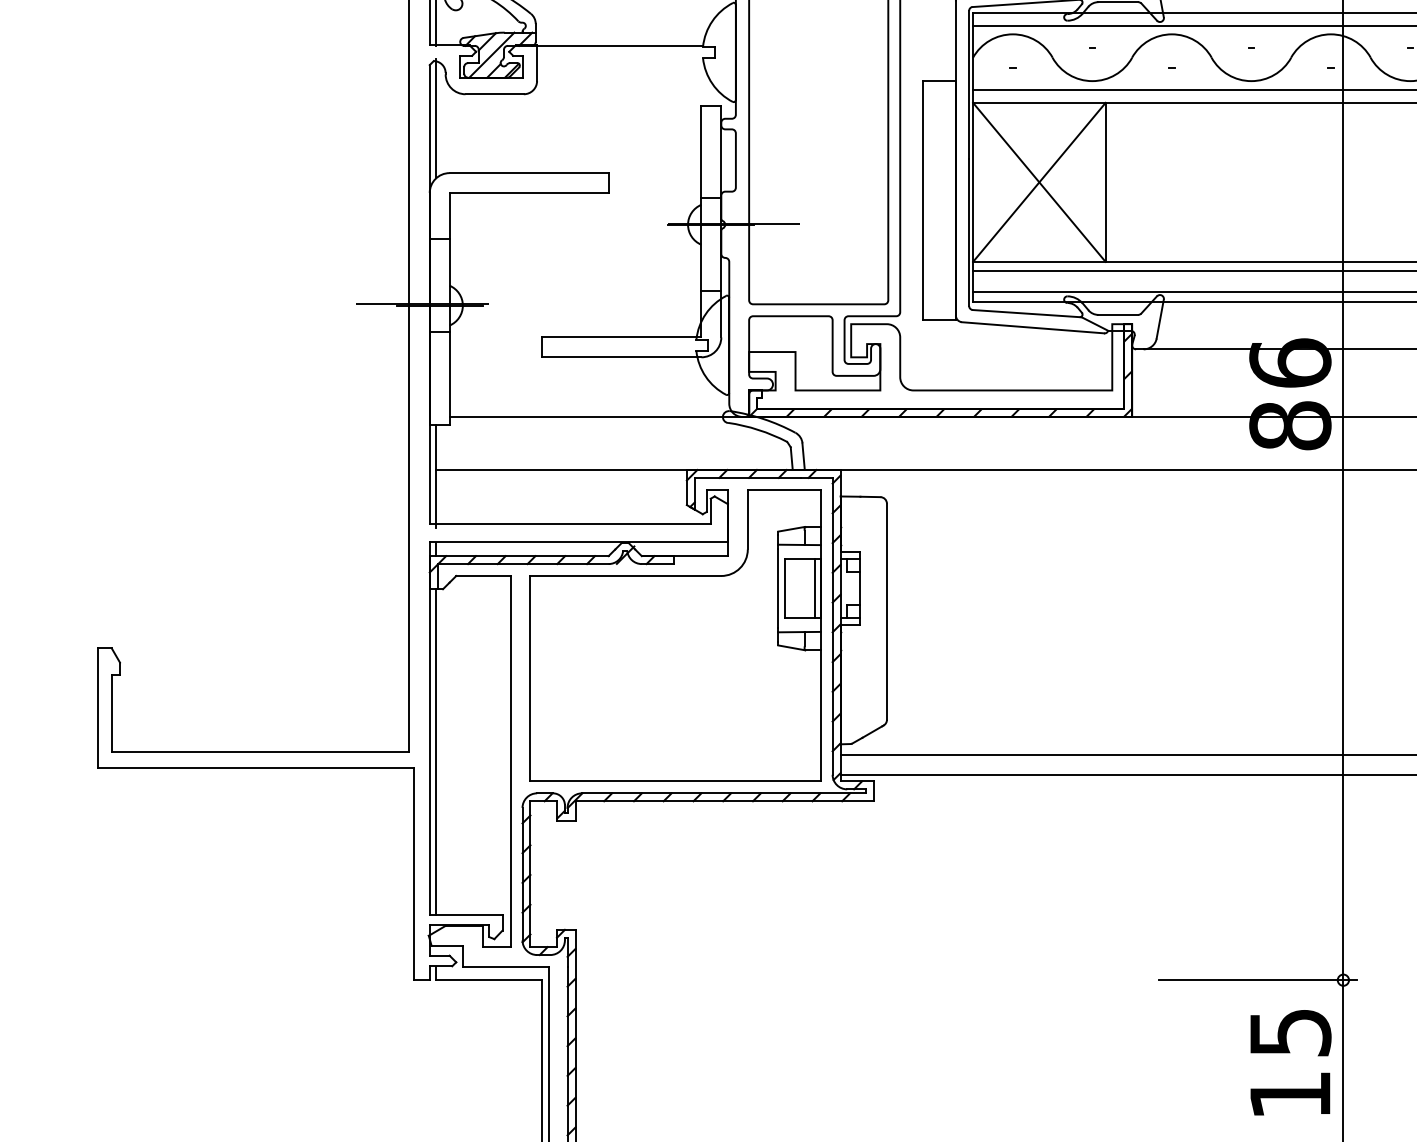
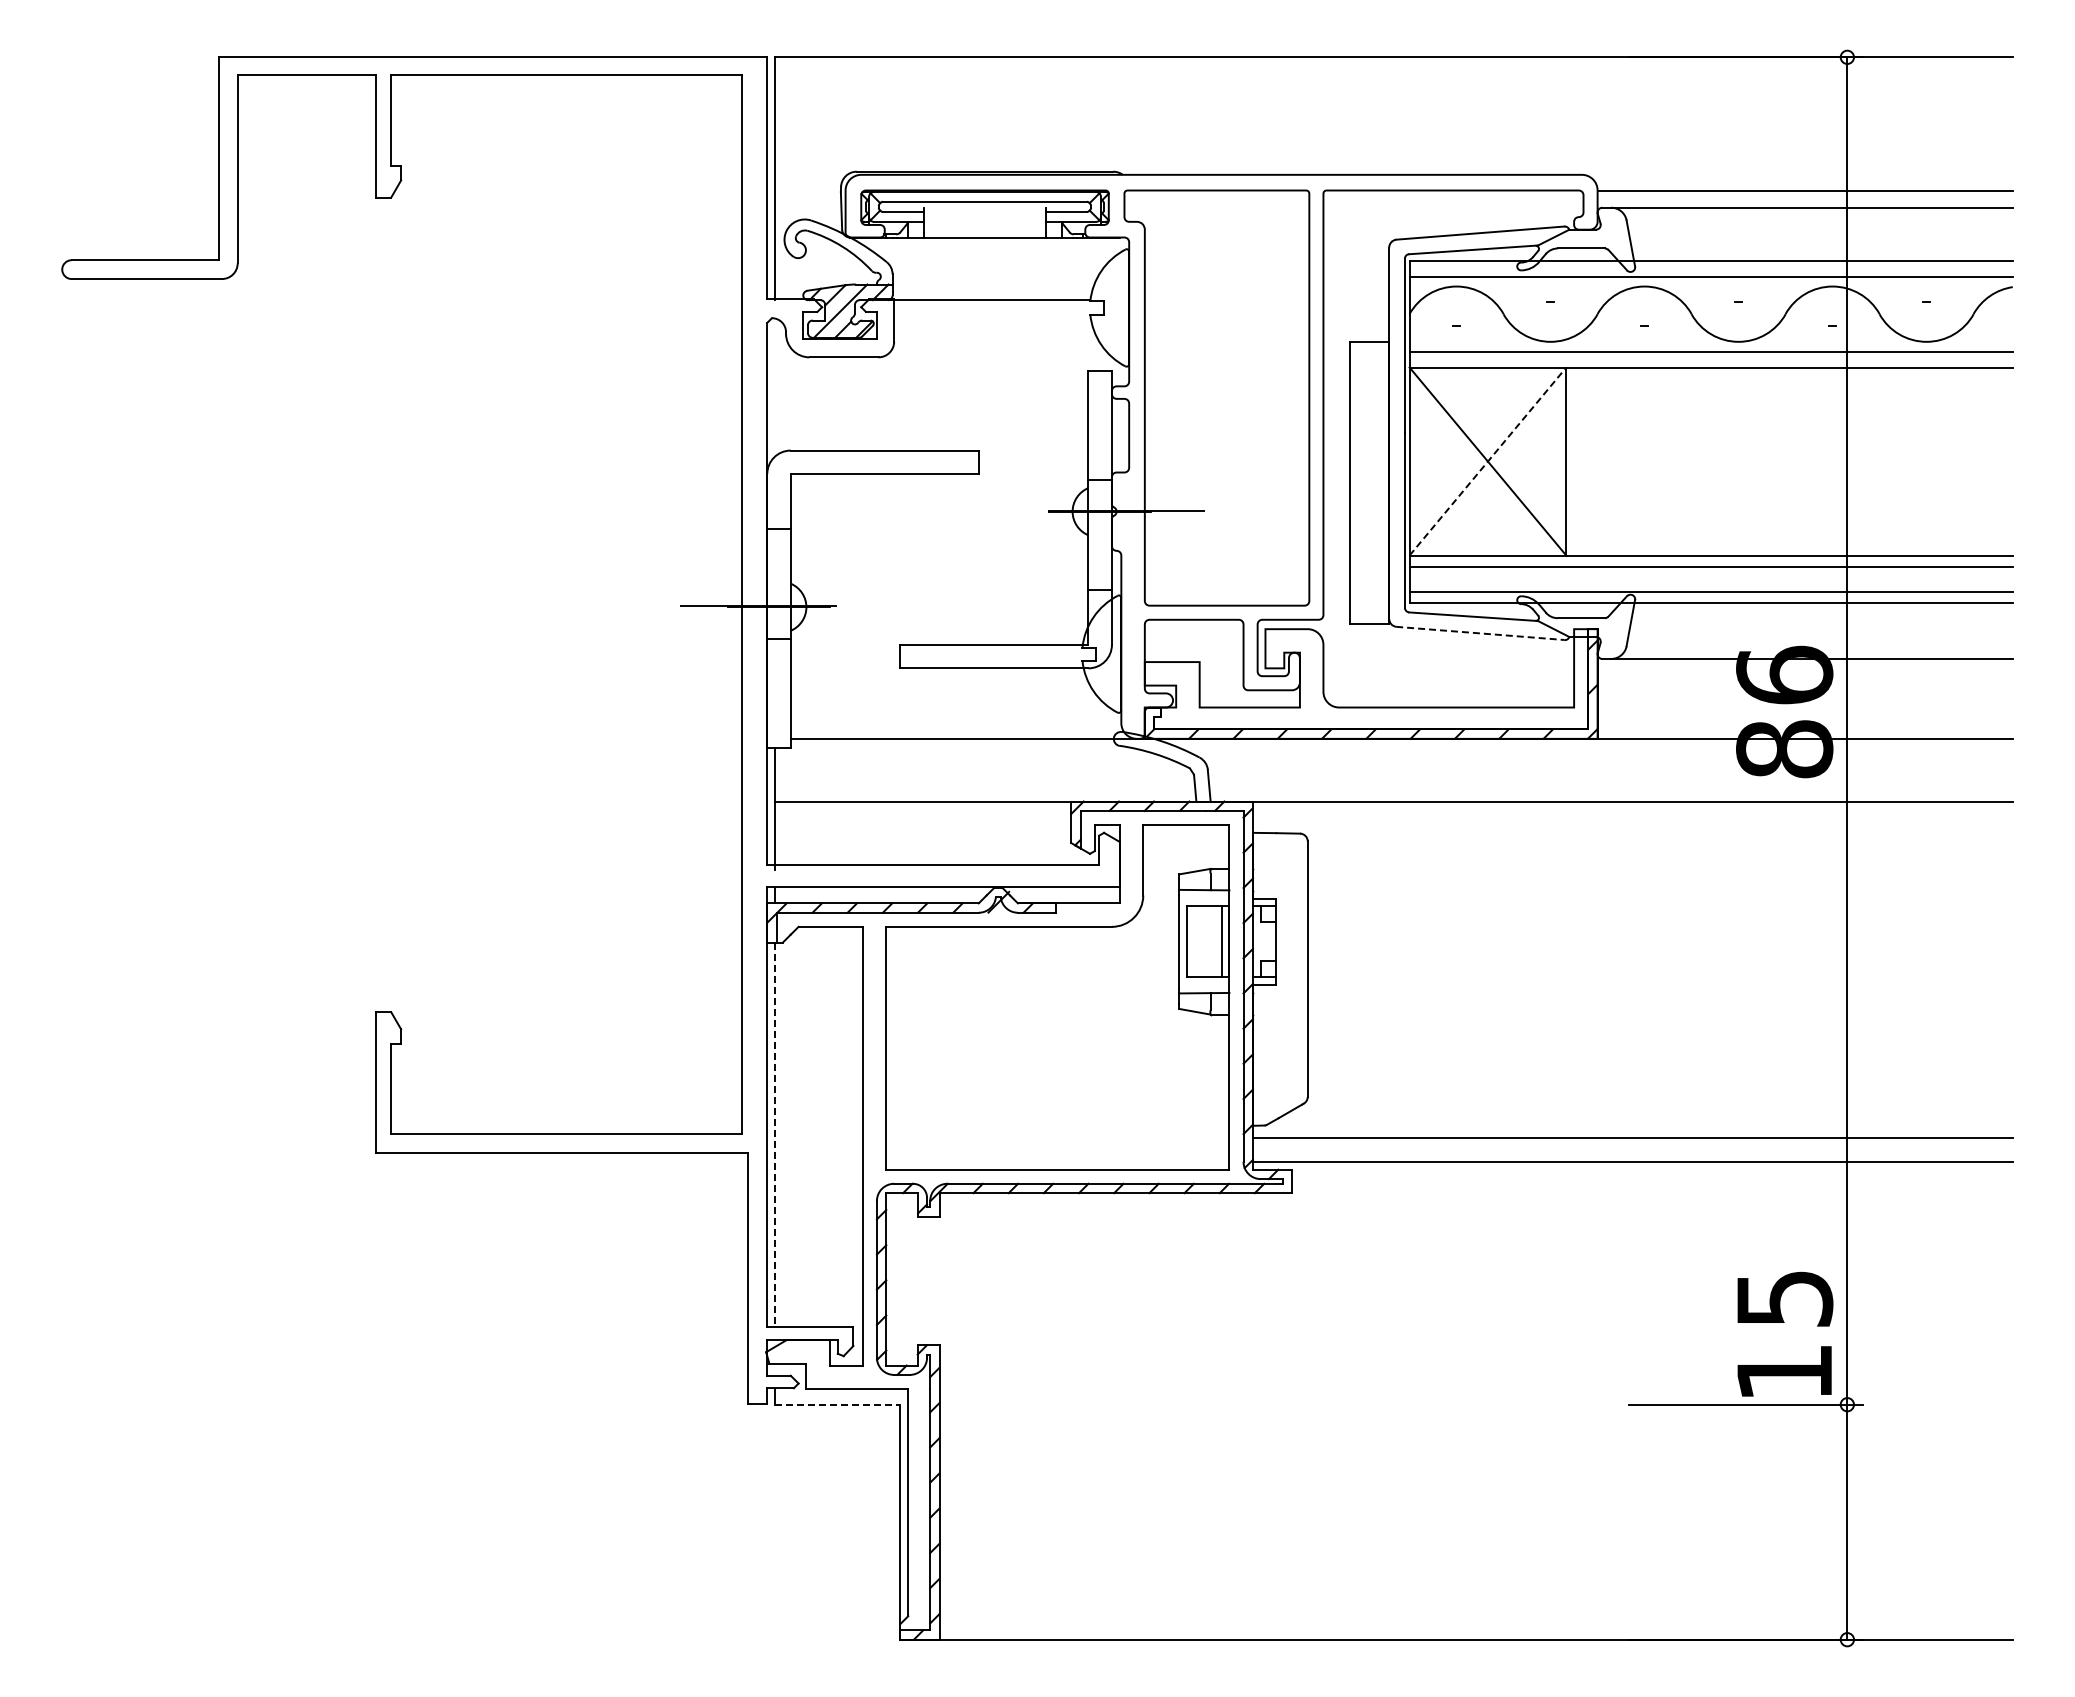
line: (436, 118) -> (775, 385), removed
line: (1039, 182) -> (1488, 461), solid -> dashed
line: (1033, 327) -> (1480, 633), solid -> dashed
line: (436, 752) -> (775, 1135), solid -> dashed
line: (489, 980) -> (837, 1404), solid -> dashed
text: (1291, 1062) -> (1785, 1333), moved

